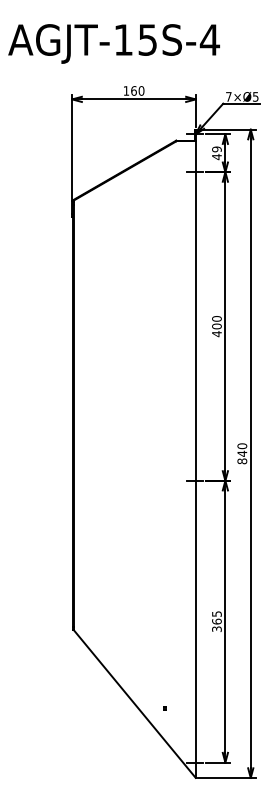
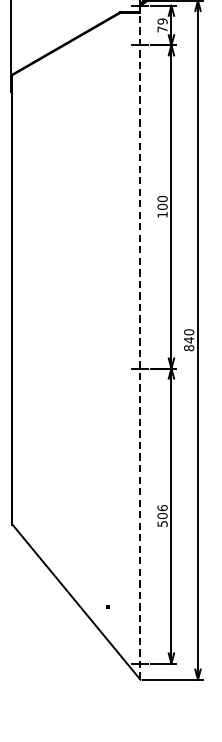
text: (216, 157) -> (162, 30), 49 -> 79
text: (216, 334) -> (162, 215), 400 -> 100
line: (195, 459) -> (140, 346), solid -> dashed
text: (216, 621) -> (162, 515), 365 -> 506

